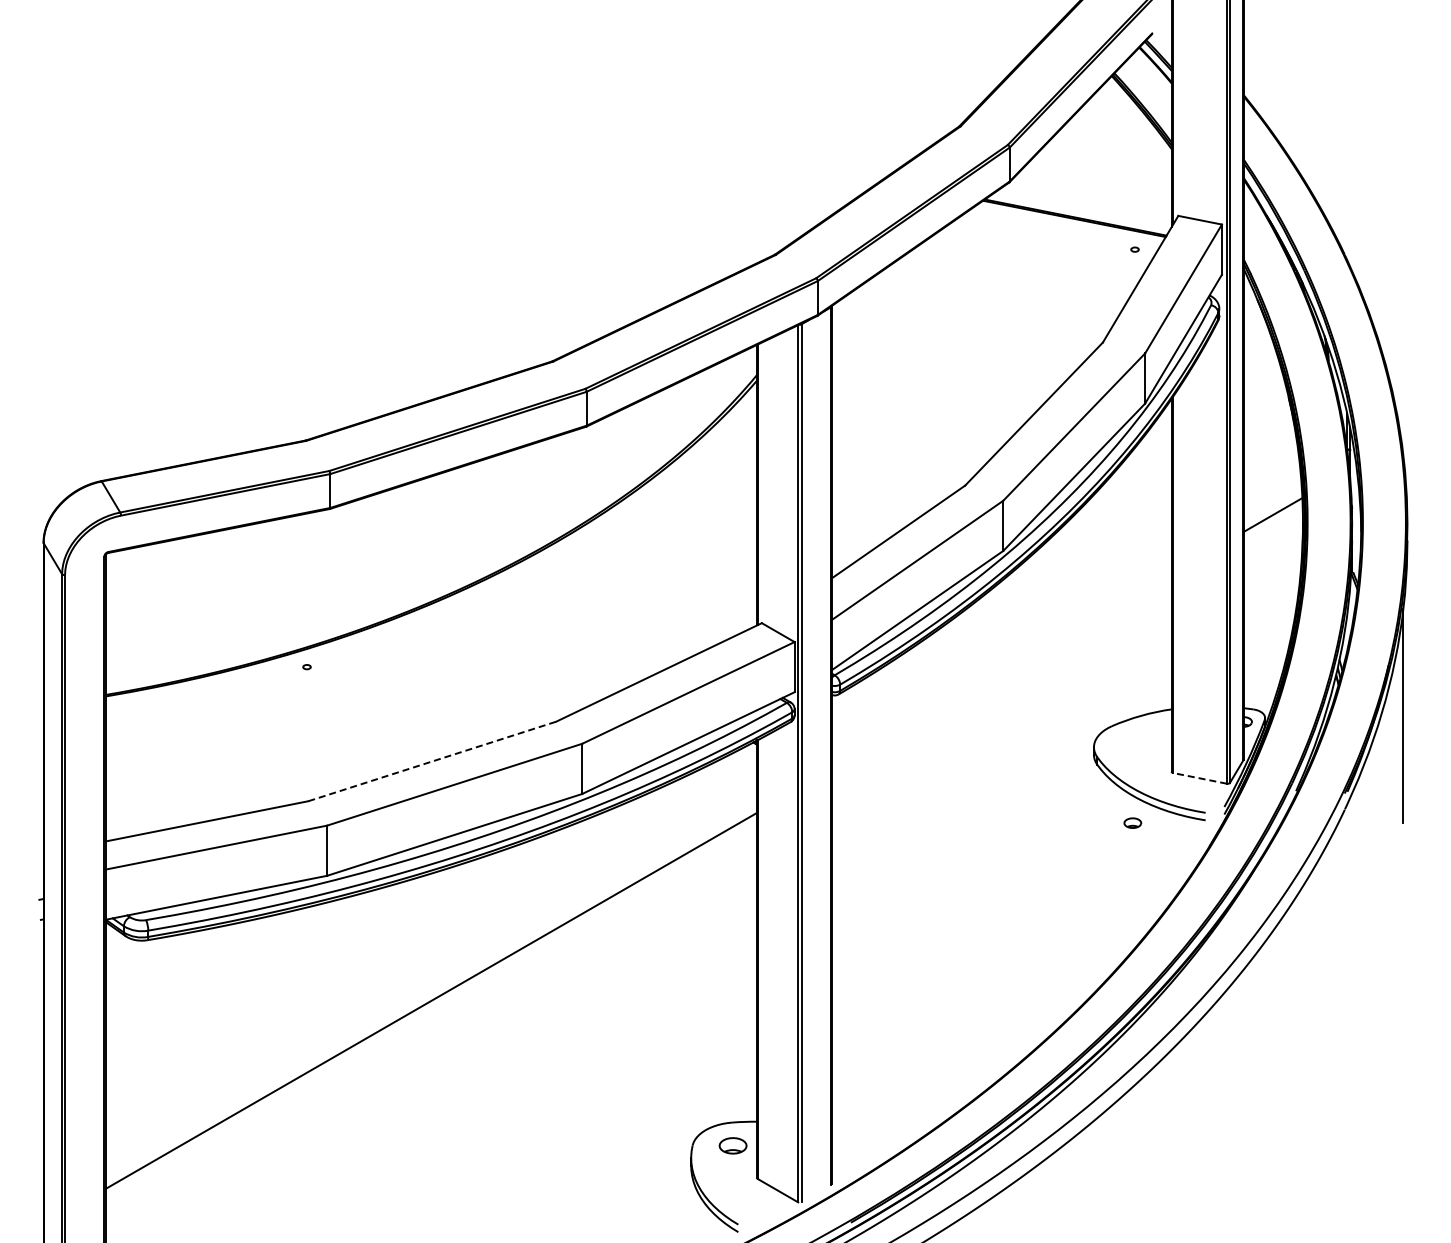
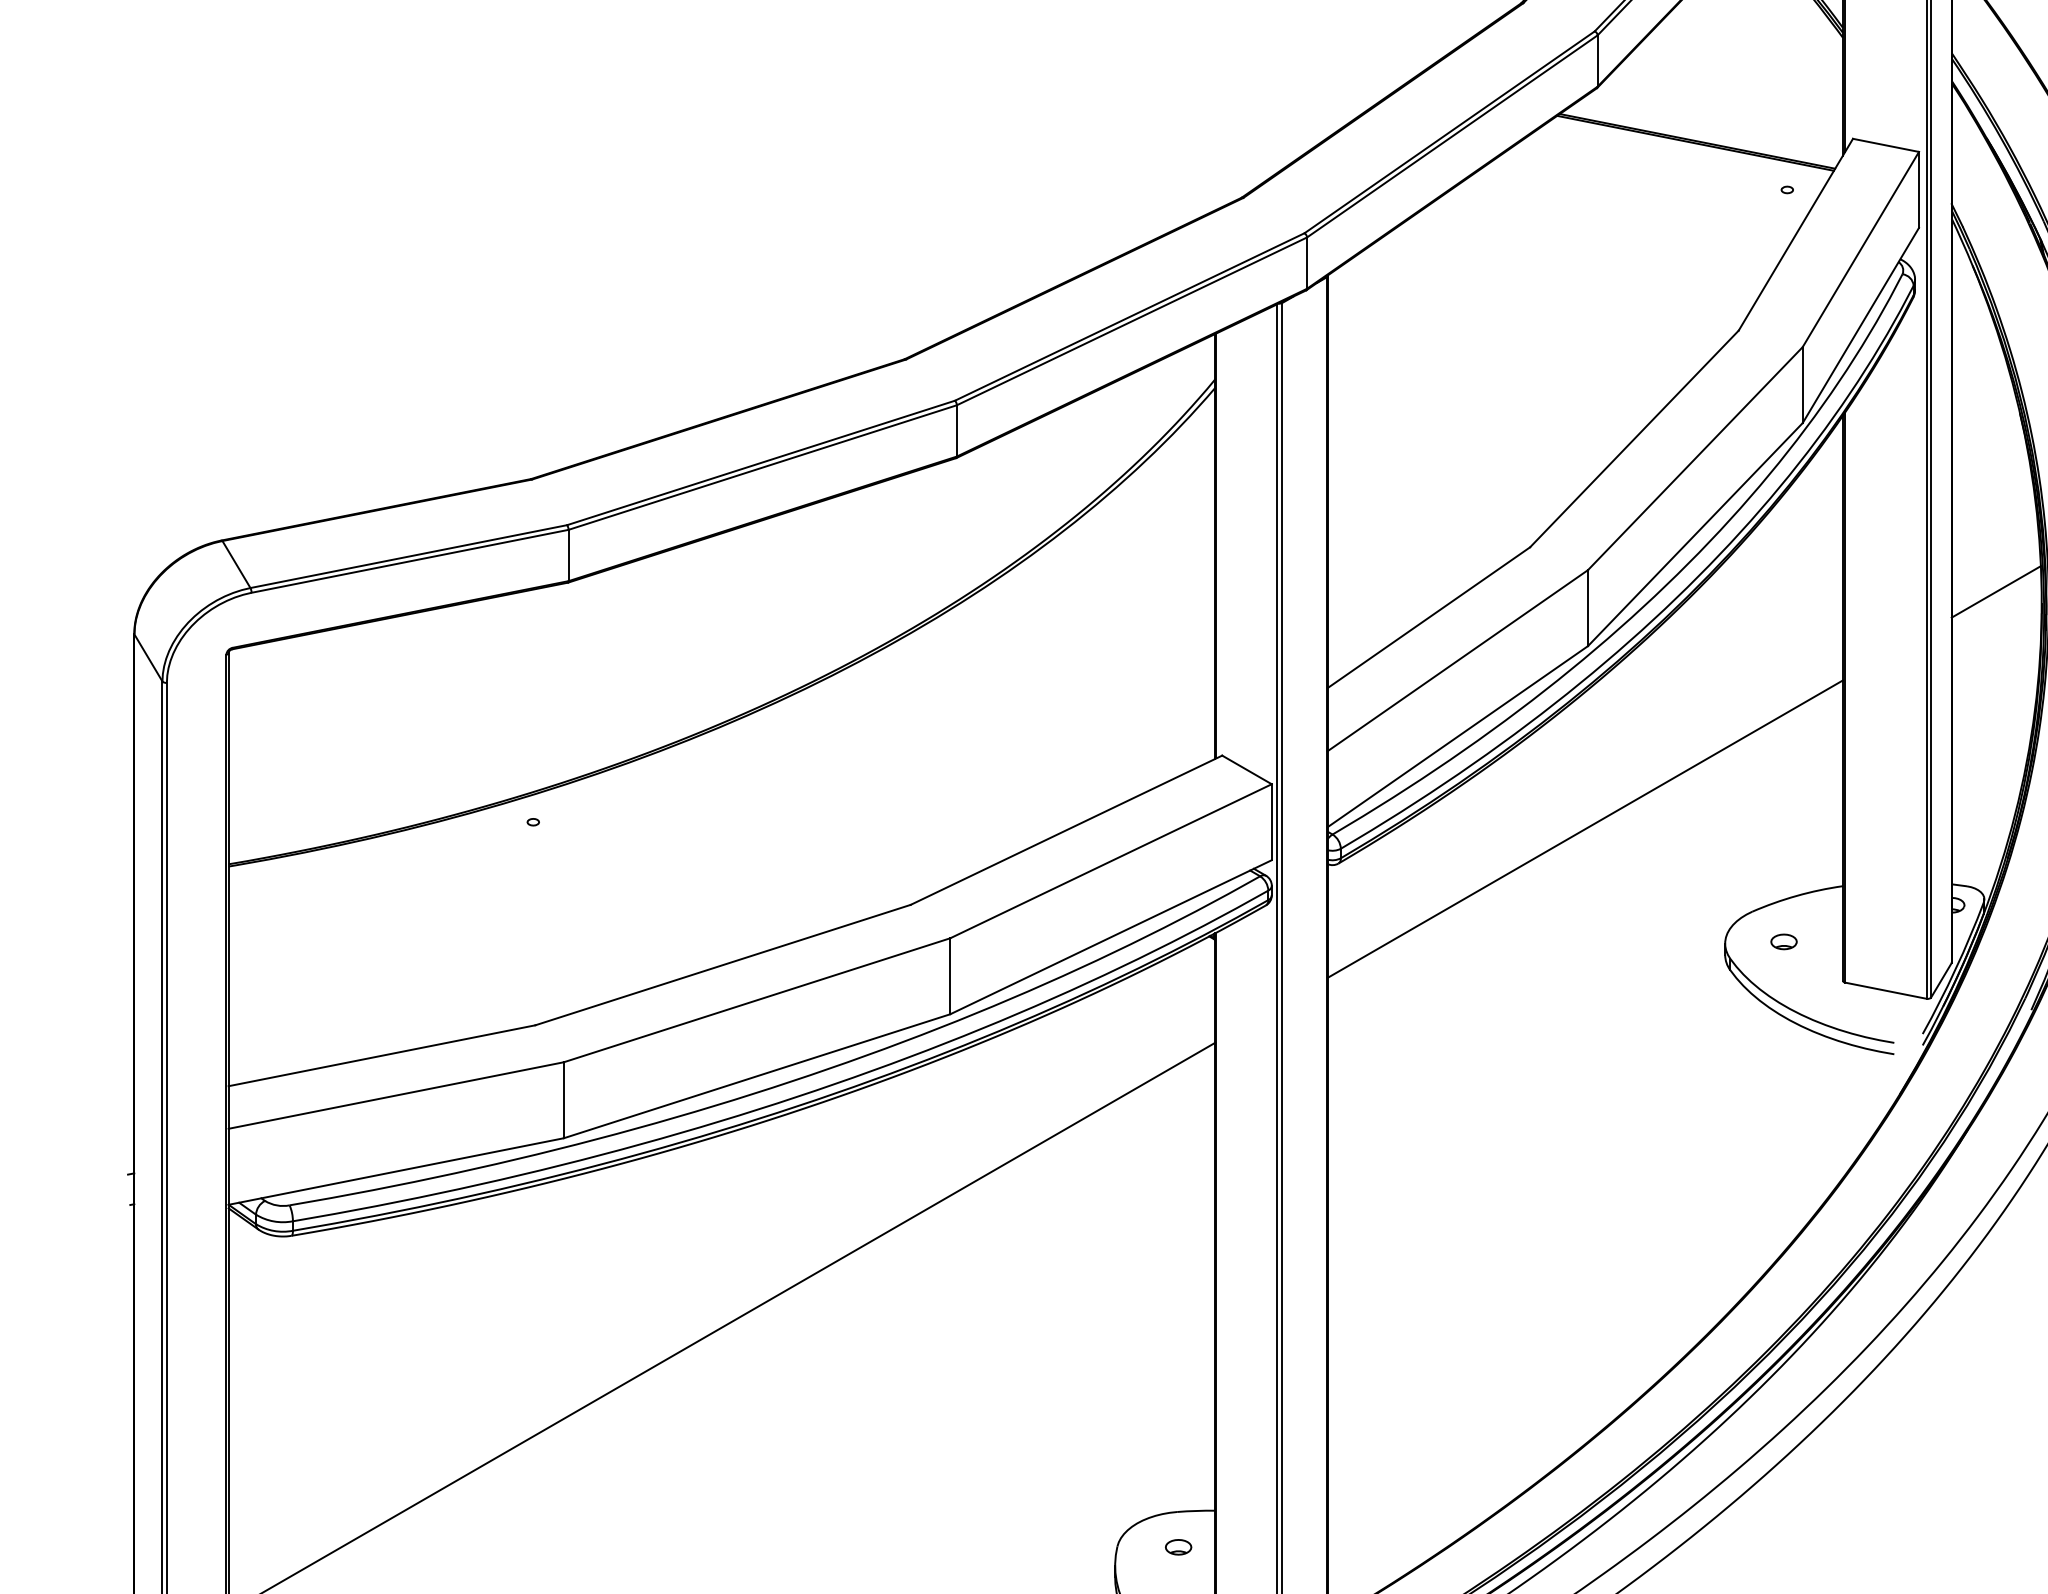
line: (1001, 671) -> (1585, 828), added
line: (432, 761) -> (723, 965), dashed -> solid
line: (1199, 778) -> (1885, 990), dashed -> solid
part: (1132, 822) -> (1783, 940), moved
part: (732, 1145) -> (1177, 1546), size x0.62

